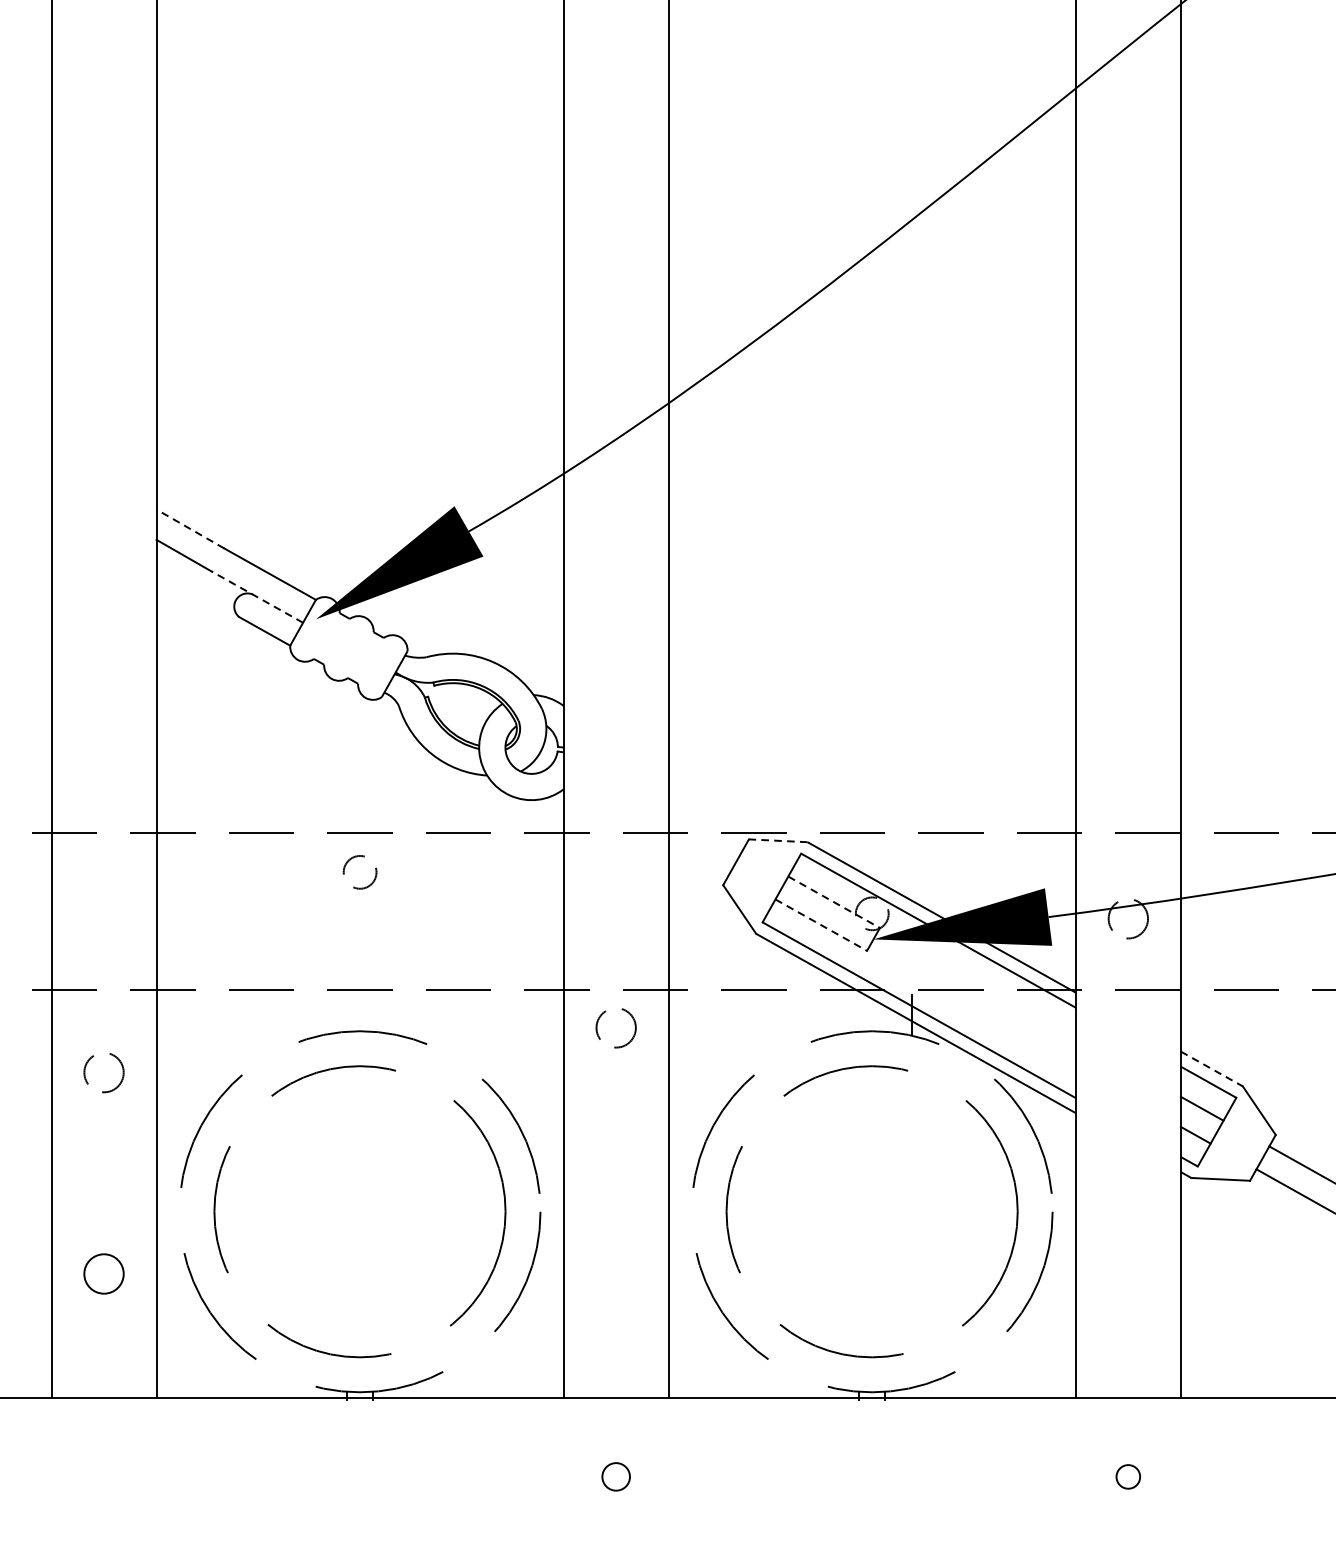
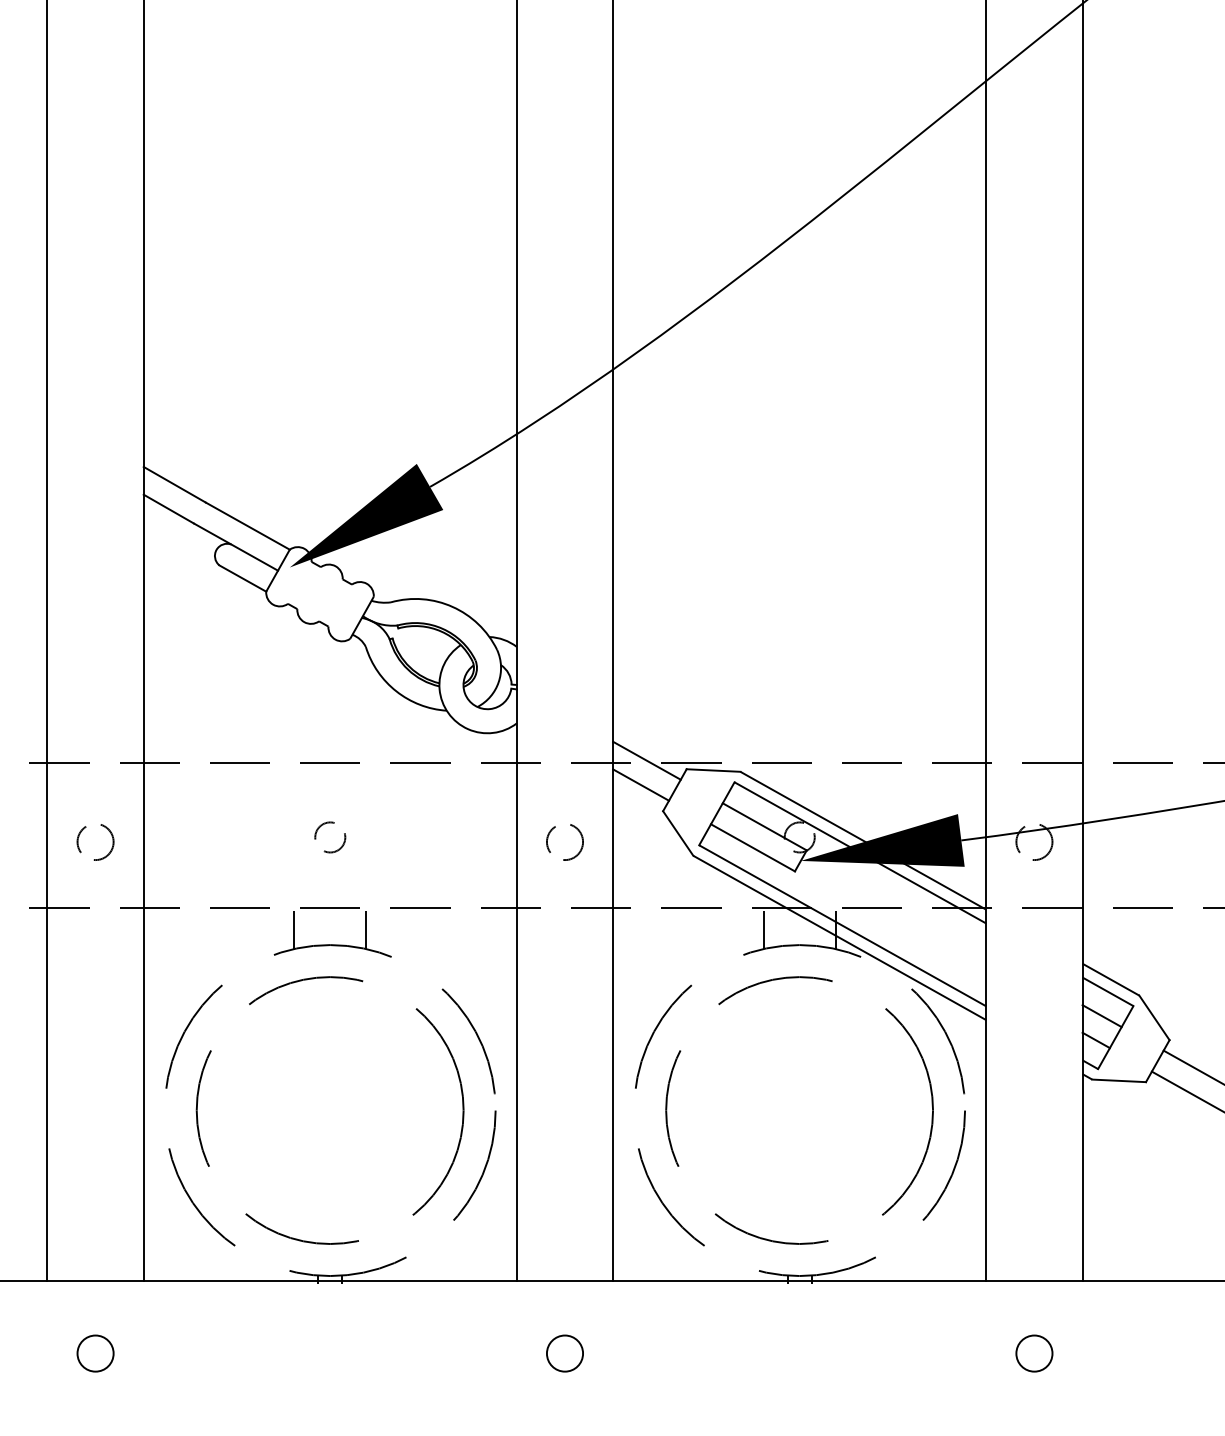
line: (190, 528) -> (174, 484), dashed -> solid
line: (256, 596) -> (235, 546), dashed -> solid
line: (705, 829) -> (646, 760), added
line: (778, 840) -> (713, 770), dashed -> solid
line: (699, 856) -> (641, 784), added
circle: (360, 872) -> (330, 837), moved
line: (834, 902) -> (765, 827), dashed -> solid
line: (821, 925) -> (753, 848), dashed -> solid
line: (321, 1015) -> (294, 930), added
line: (399, 1015) -> (366, 930), added
line: (832, 1015) -> (763, 930), added
circle: (615, 1028) -> (564, 842), moved
line: (1211, 1068) -> (1110, 979), dashed -> solid
circle: (103, 1073) -> (95, 842), moved
circle: (103, 1273) -> (95, 1353), moved
circle: (615, 1476) -> (564, 1353), size x1.43
circle: (1128, 1476) -> (1034, 1353), size x1.67

